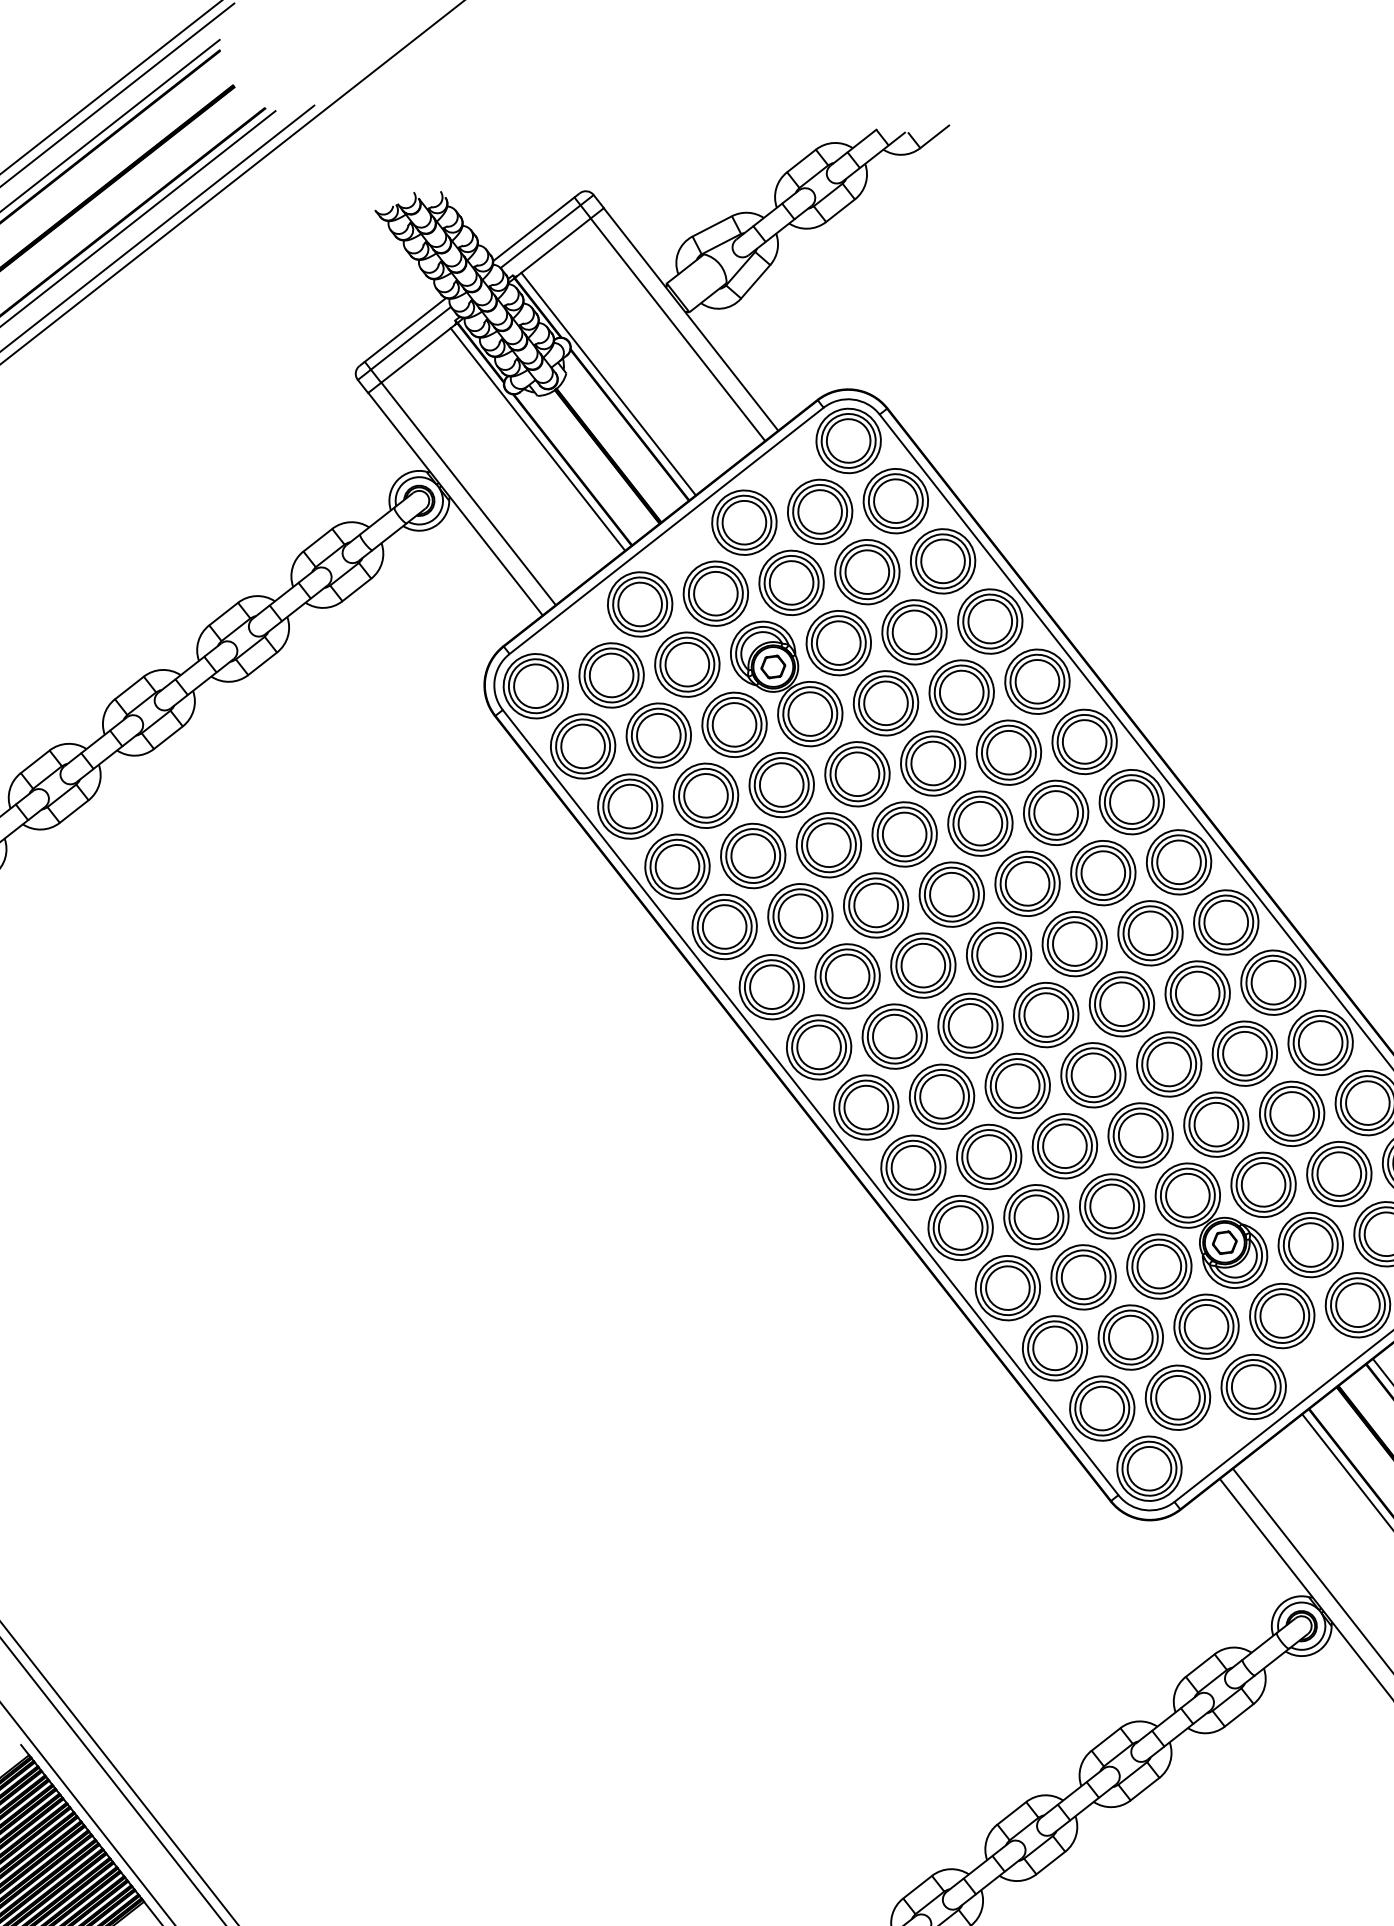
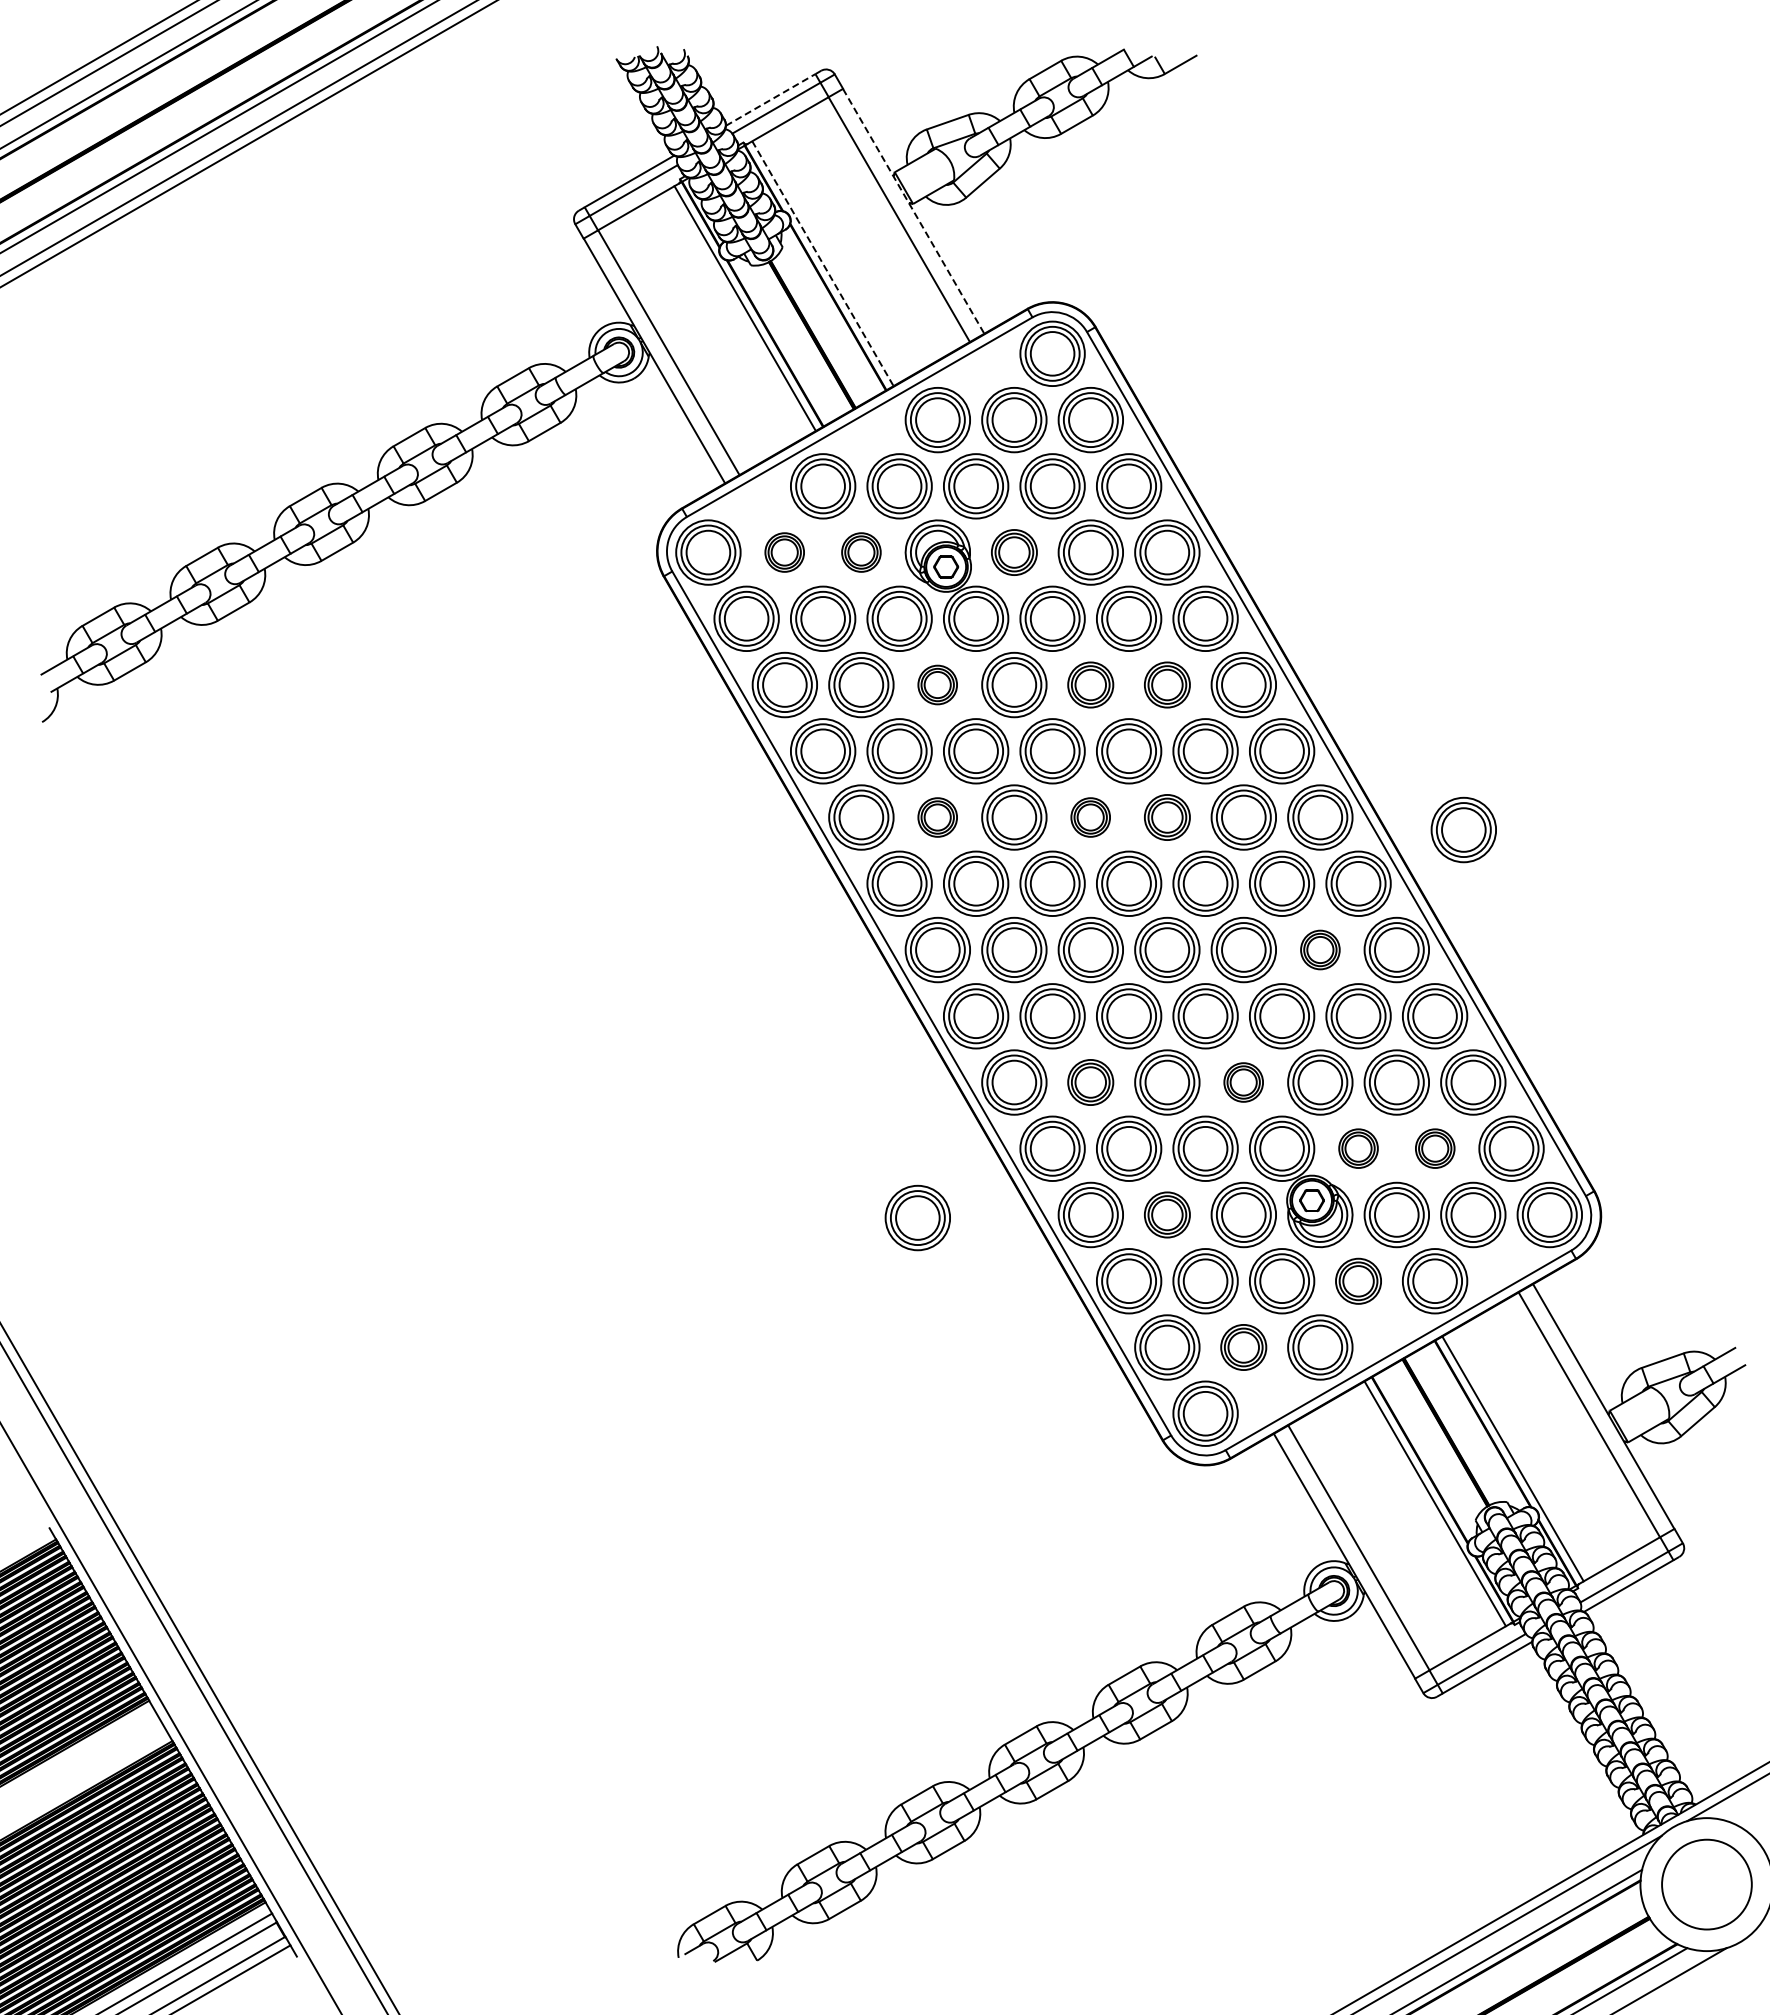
line: (533, 228) -> (770, 99), solid -> dashed
line: (690, 319) -> (913, 211), solid -> dashed
line: (609, 384) -> (823, 264), solid -> dashed
part: (838, 643) -> (1014, 552), size x0.7
part: (687, 664) -> (861, 552), size x0.6
part: (611, 675) -> (784, 552), size x0.6
part: (1009, 752) -> (1167, 684), size x0.7
part: (932, 763) -> (1090, 684), size x0.7
part: (781, 784) -> (937, 684), size x0.6
part: (1322, 854) -> (1463, 829), added
part: (1027, 883) -> (1167, 817), size x0.7
part: (951, 894) -> (1090, 817), size x0.6
part: (800, 916) -> (937, 817), size x0.6
part: (1197, 992) -> (1320, 949), size x0.6
part: (1140, 1135) -> (1243, 1082), size x0.6
part: (988, 1157) -> (1090, 1082), size x0.7
part: (1339, 1173) -> (1435, 1148), size x0.6
part: (1263, 1184) -> (1358, 1148), size x0.6
part: (1083, 1276) -> (1167, 1214), size x0.7
part: (836, 1315) -> (917, 1217), added
part: (1282, 1316) -> (1358, 1281), size x0.7
part: (1177, 1397) -> (1243, 1347), size x0.7

